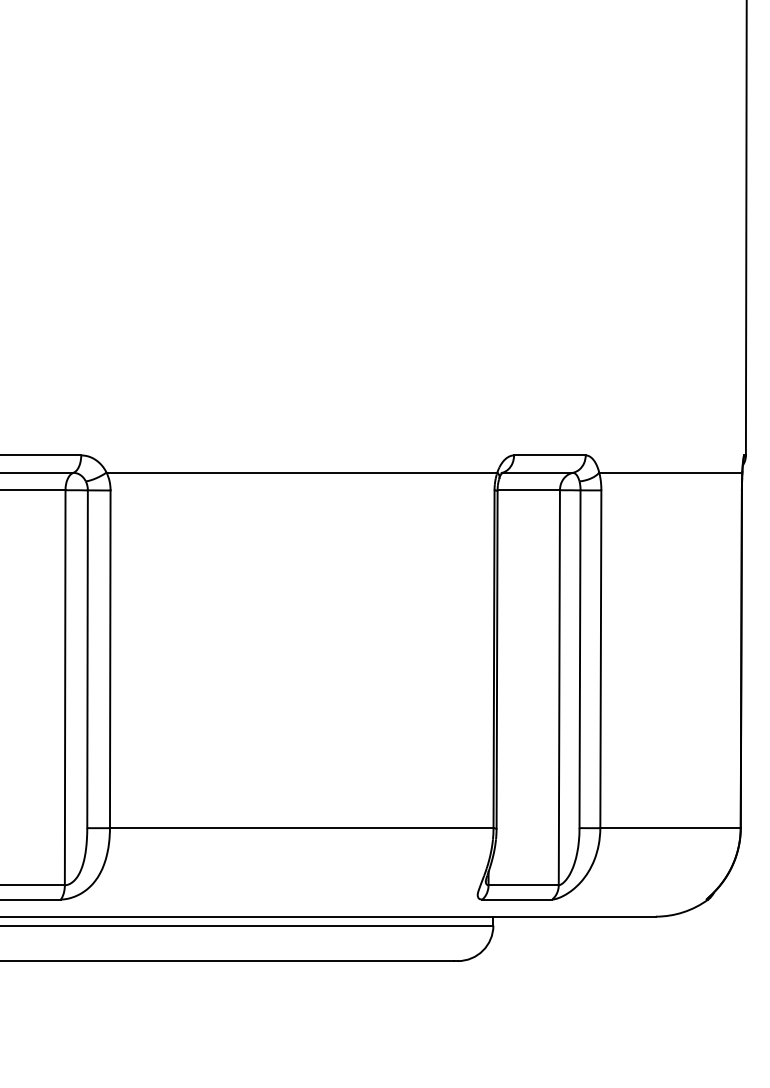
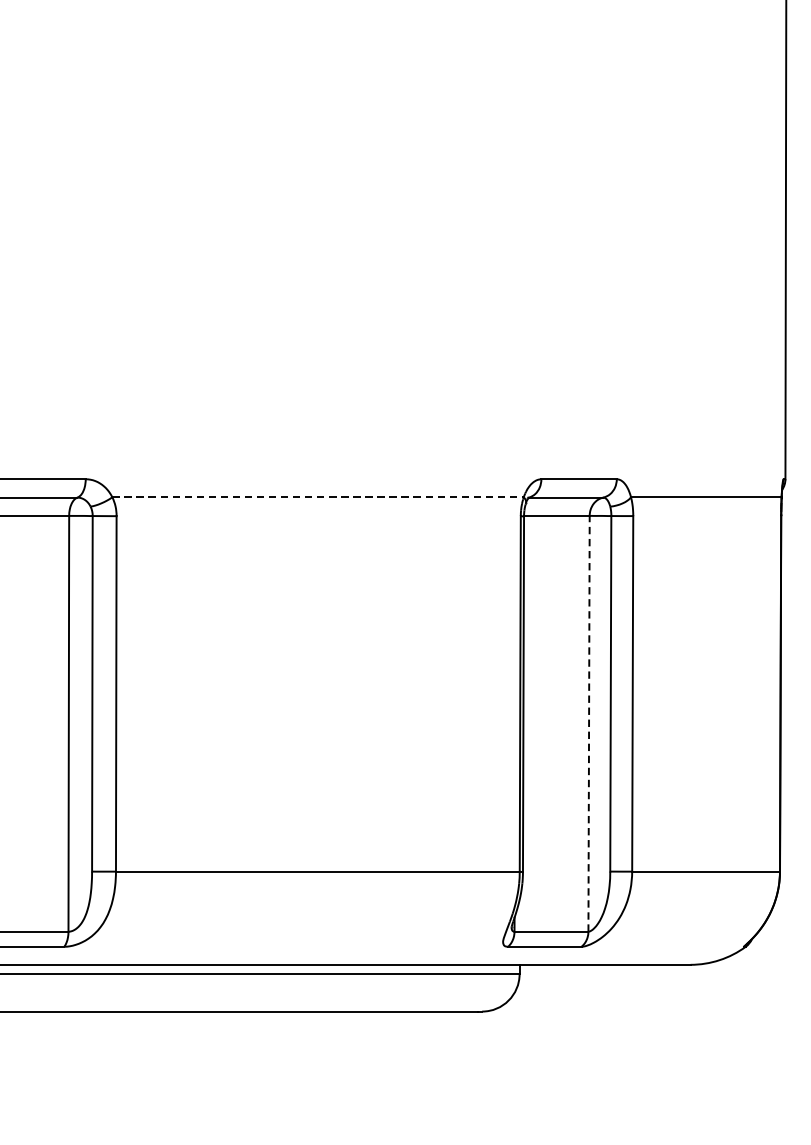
line: (302, 472) -> (318, 497), solid -> dashed
line: (559, 687) -> (589, 723), solid -> dashed

